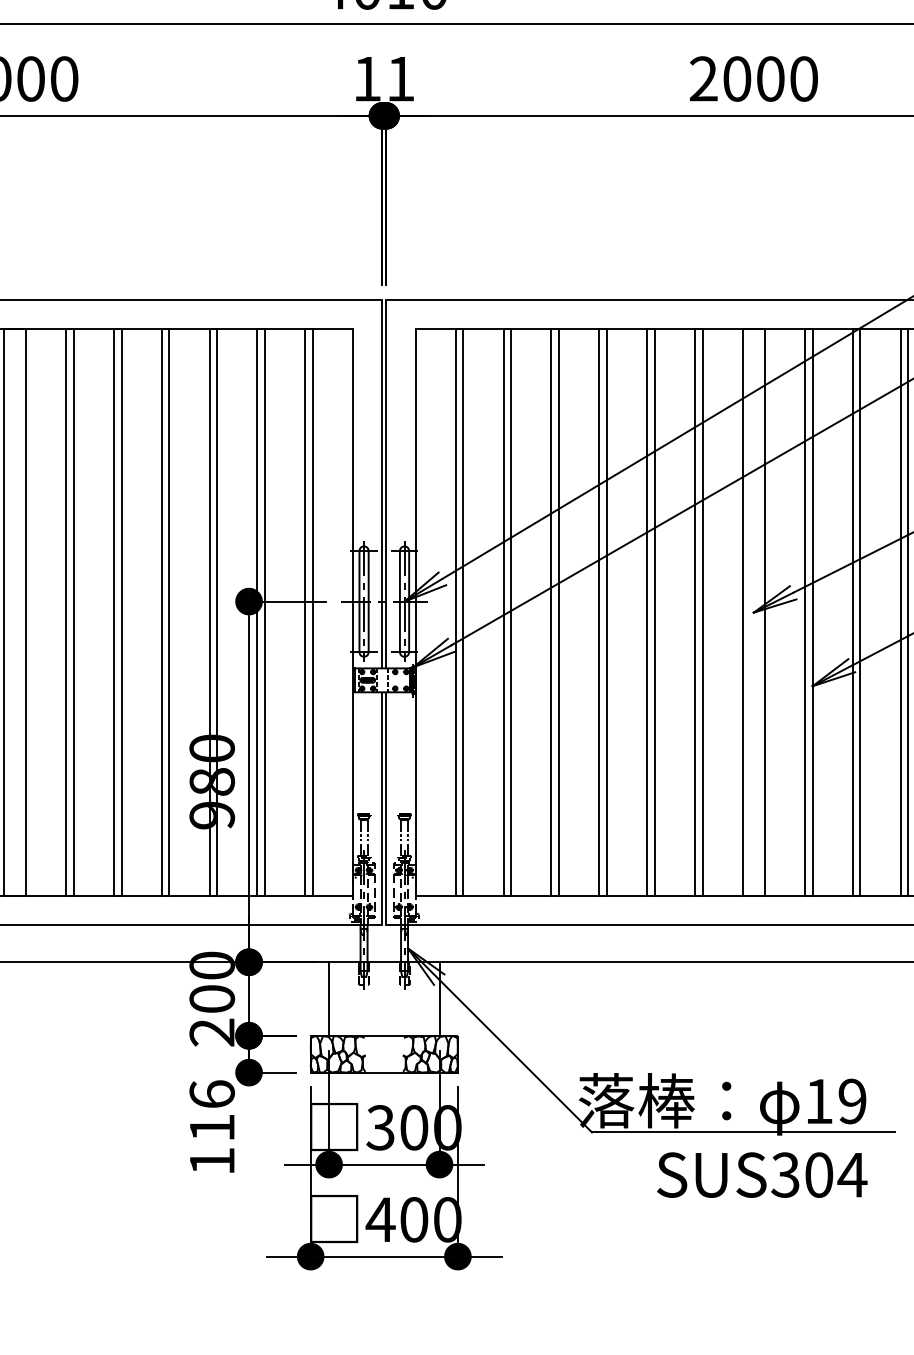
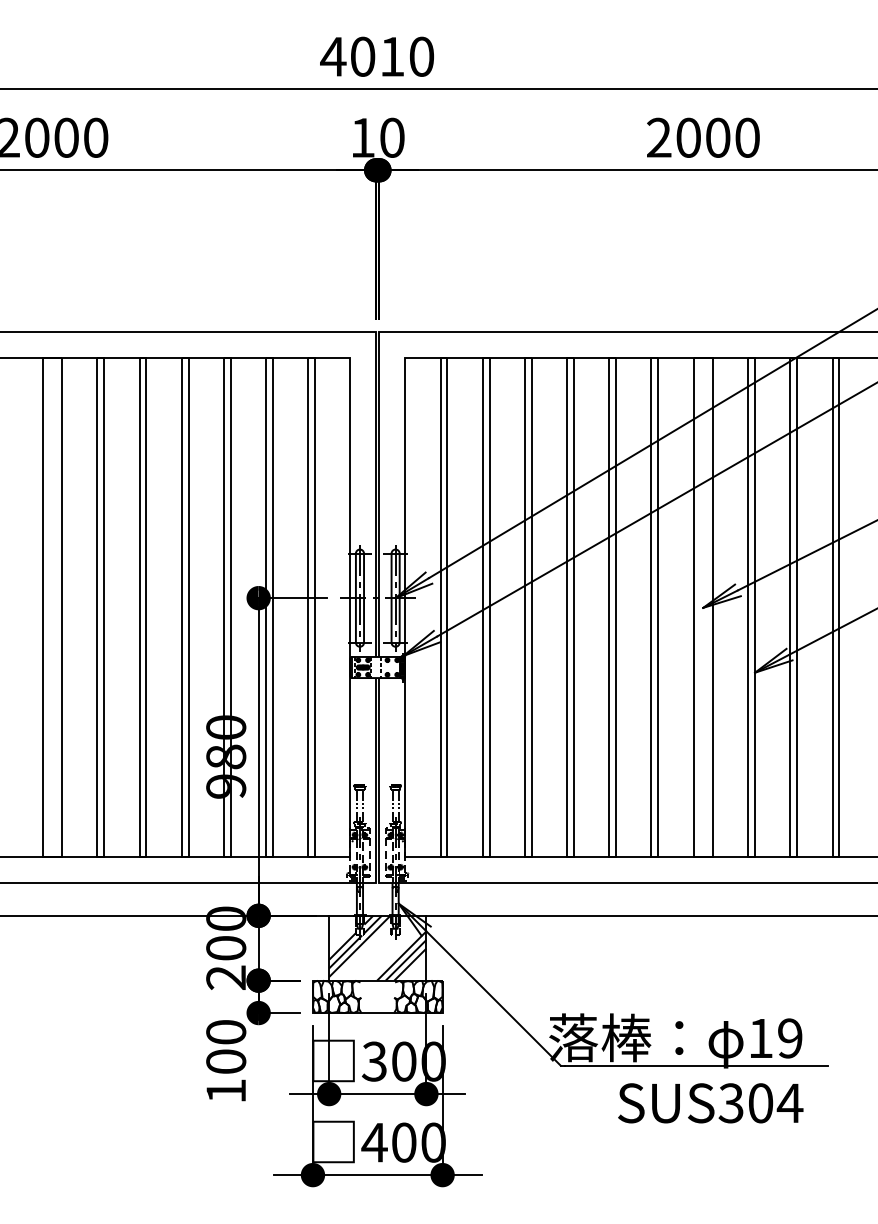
text: (400, 78) -> (392, 137), 11 -> 10
hatch: (383, 998) -> (377, 947), added
text: (212, 1110) -> (226, 1046), 116 -> 100

